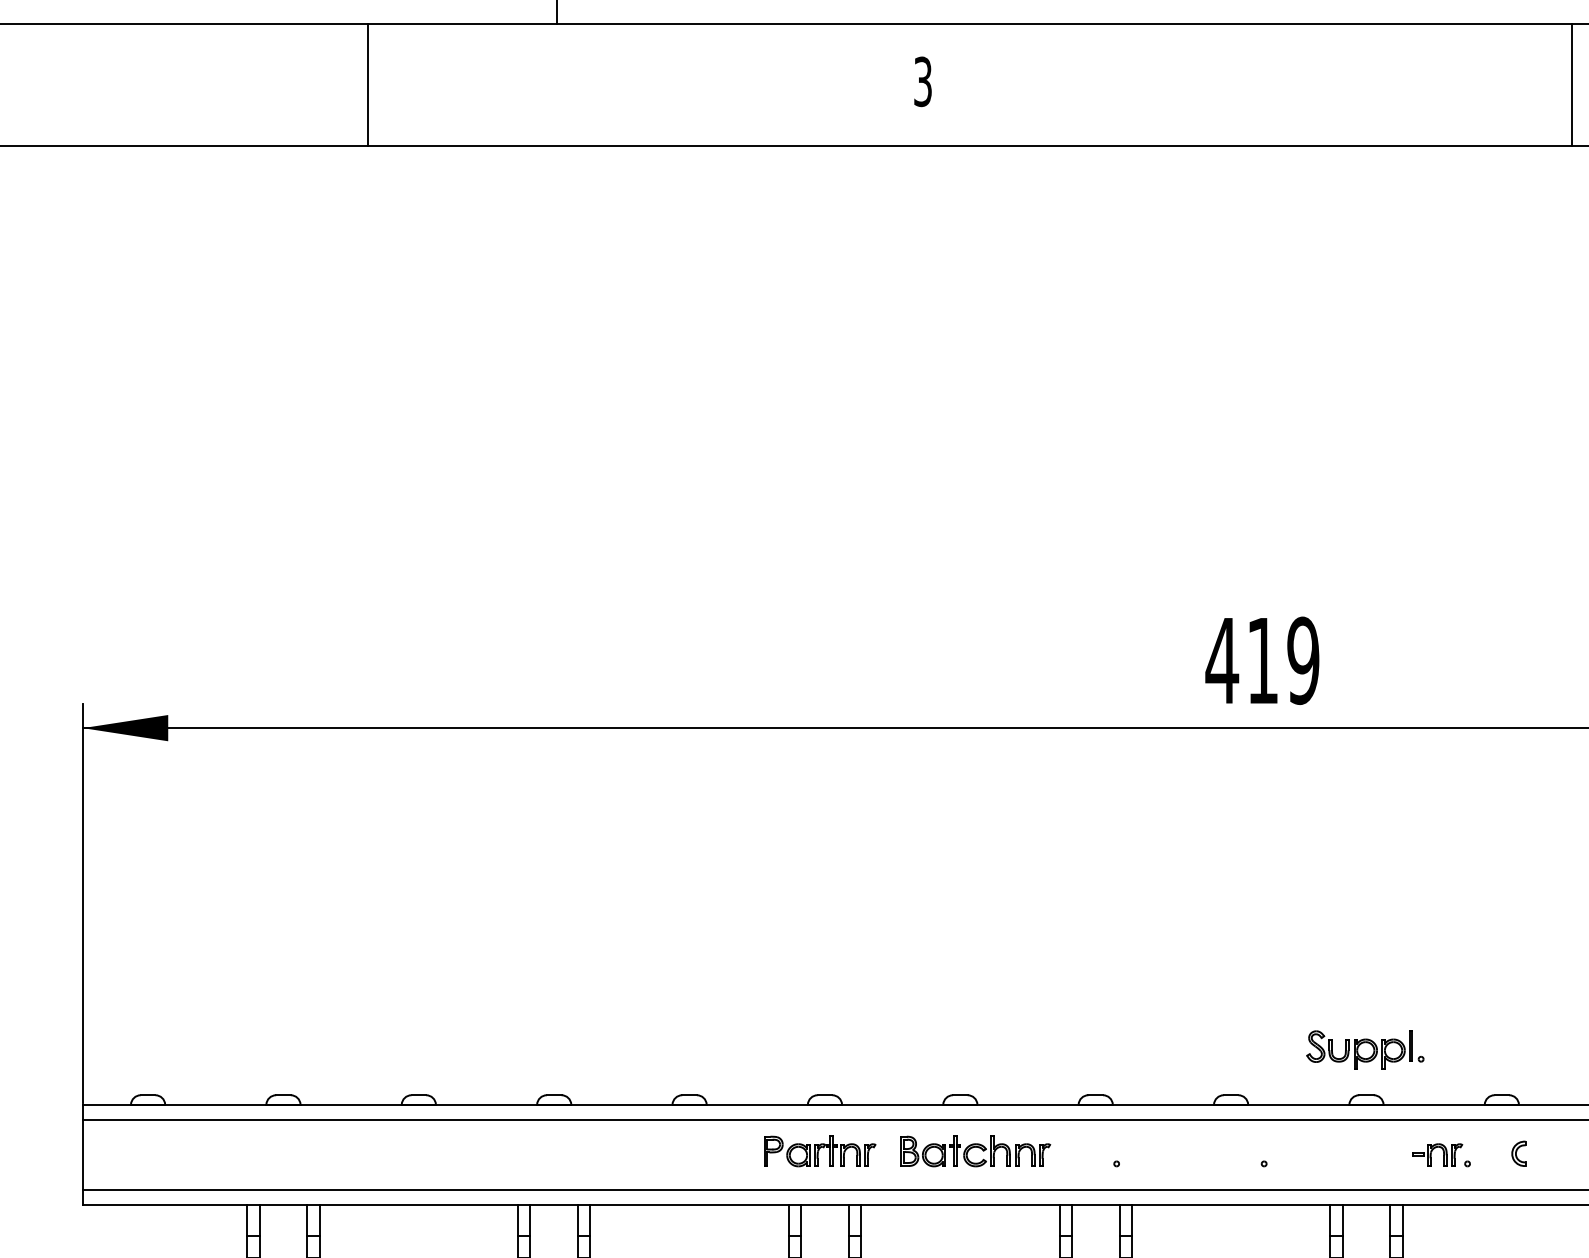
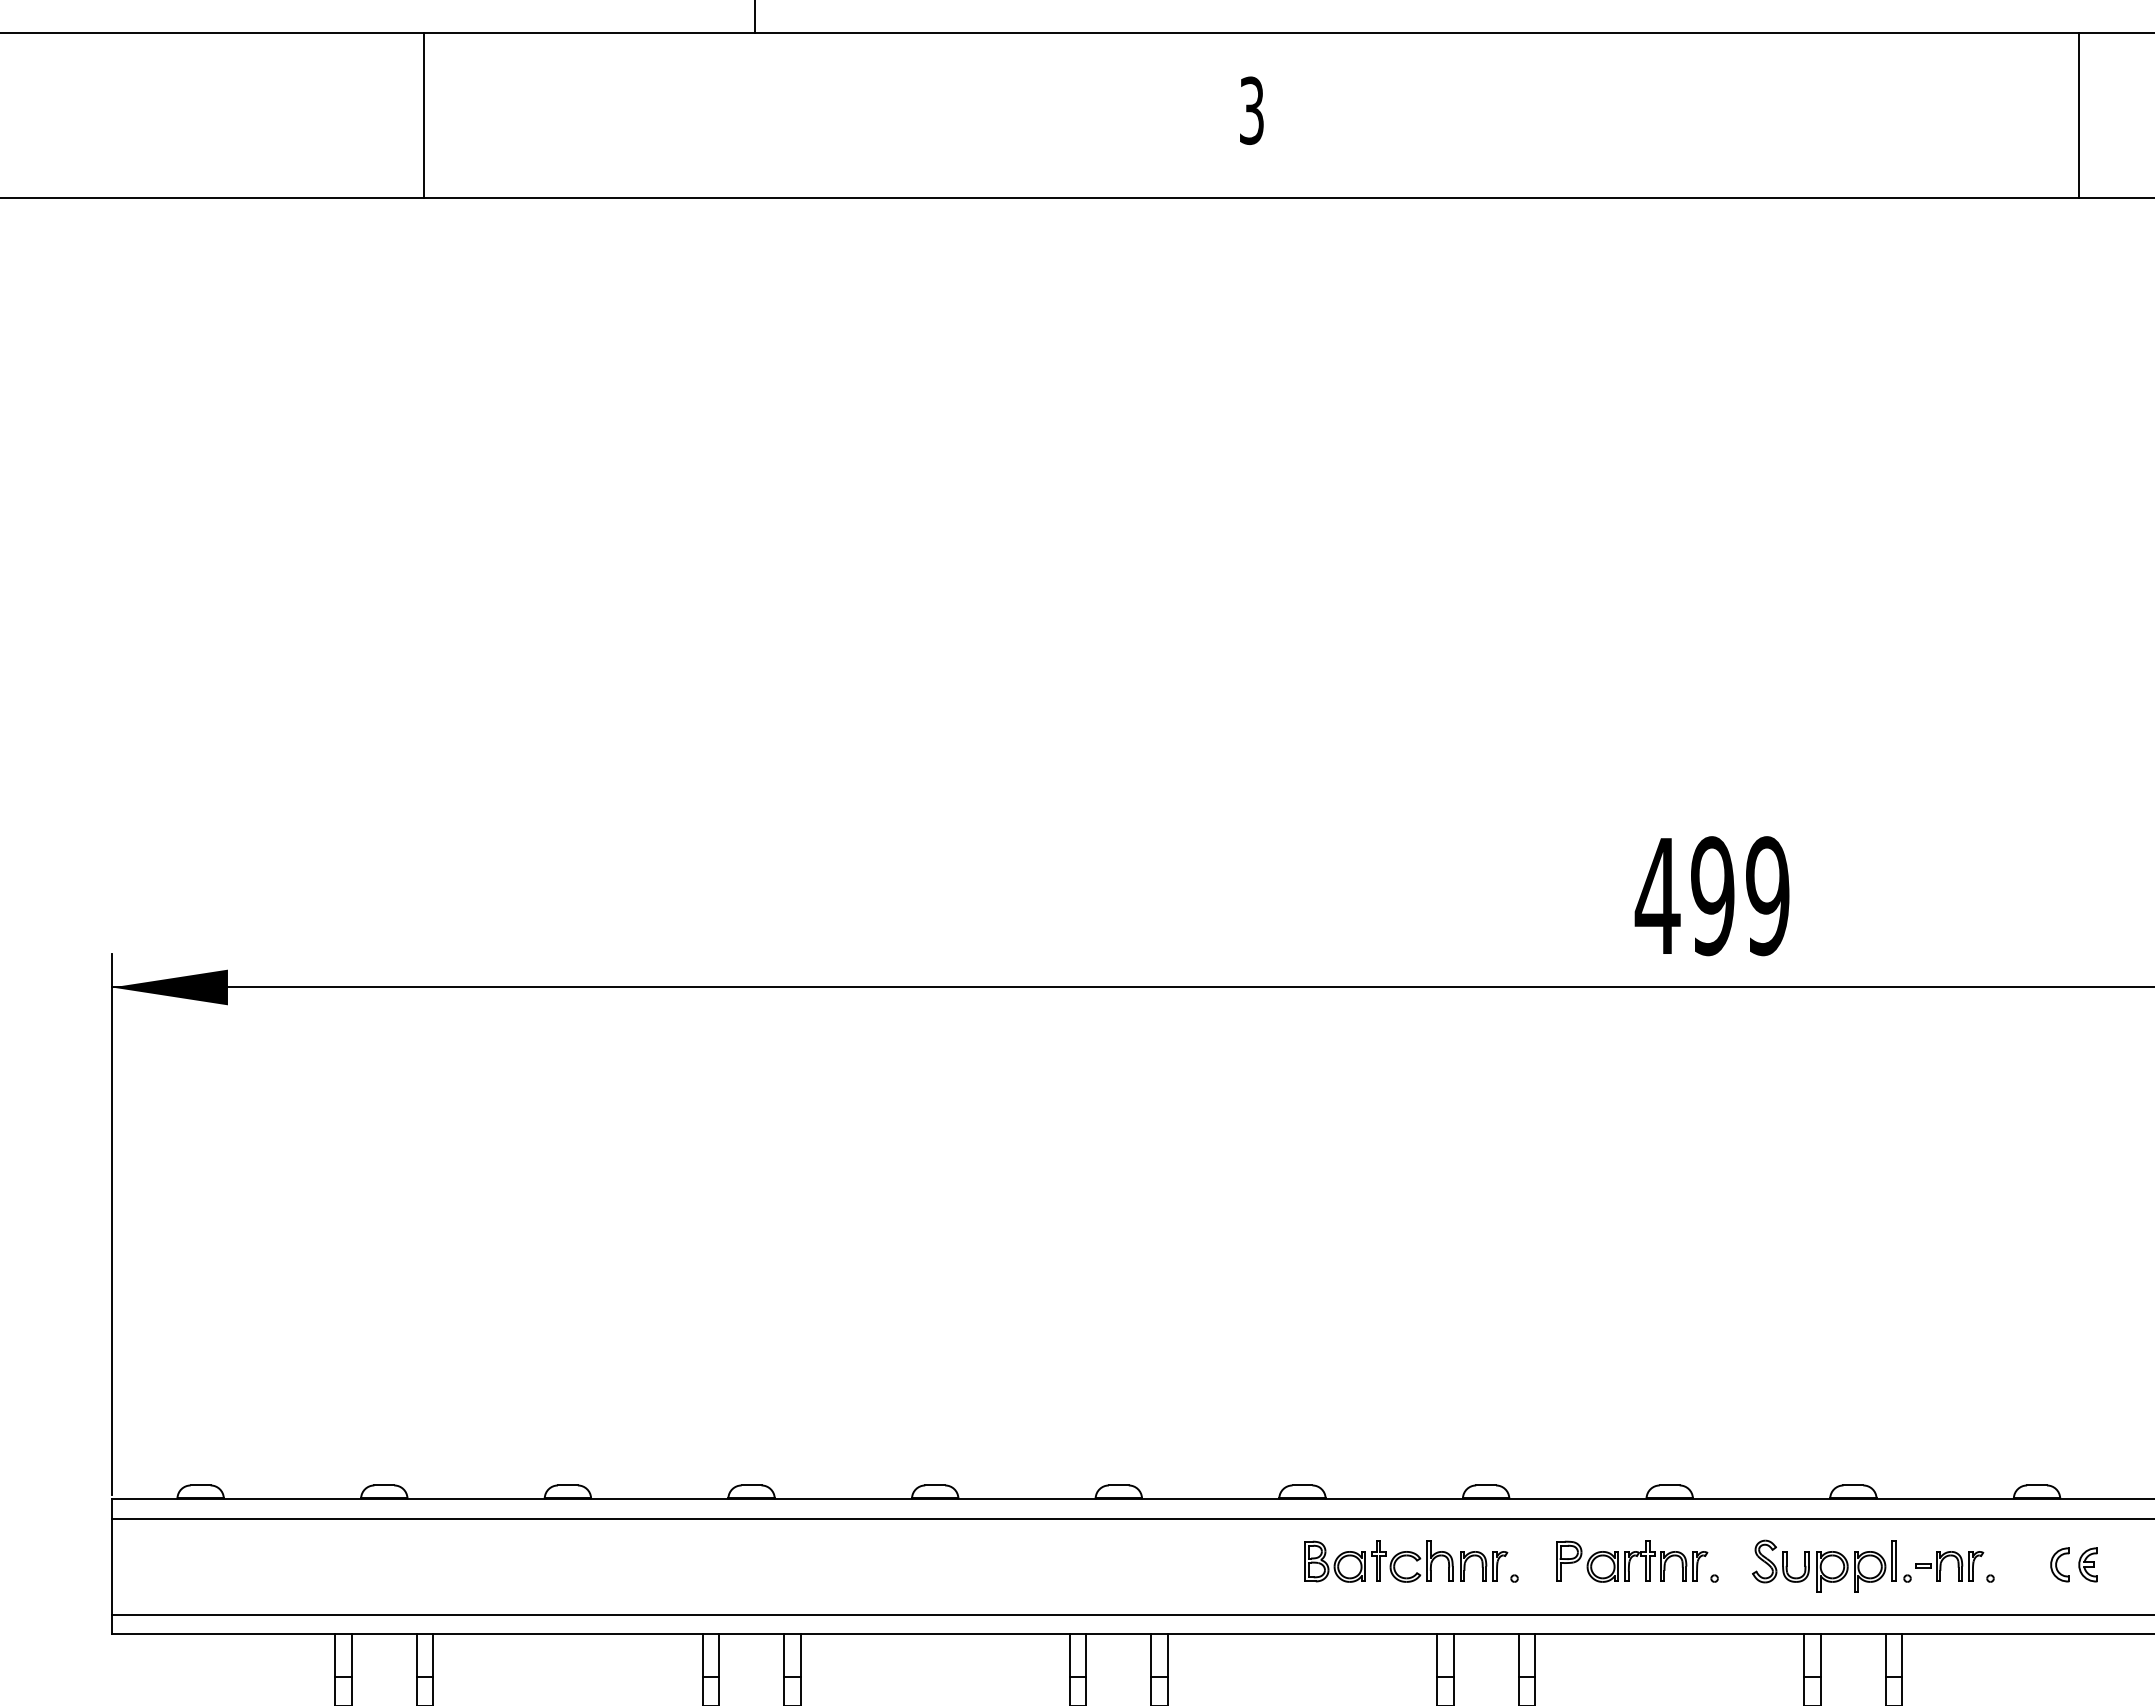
line: (368, 85) -> (424, 115), moved
line: (1572, 85) -> (2078, 115), moved
text: (1262, 661) -> (1712, 896), 419 -> 499
part: (1365, 1049) -> (1831, 1565), moved
part: (820, 1151) -> (1632, 1561), moved
part: (975, 1151) -> (1406, 1561), moved
part: (1539, 1153) -> (2087, 1564), added

